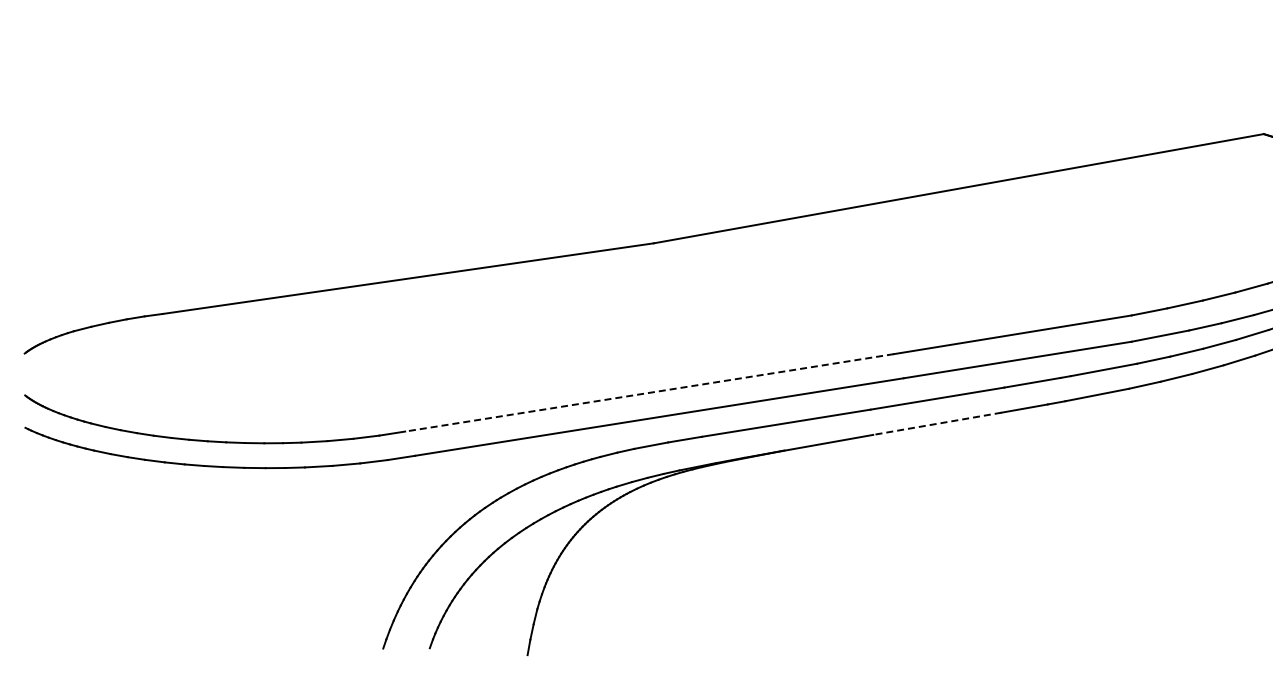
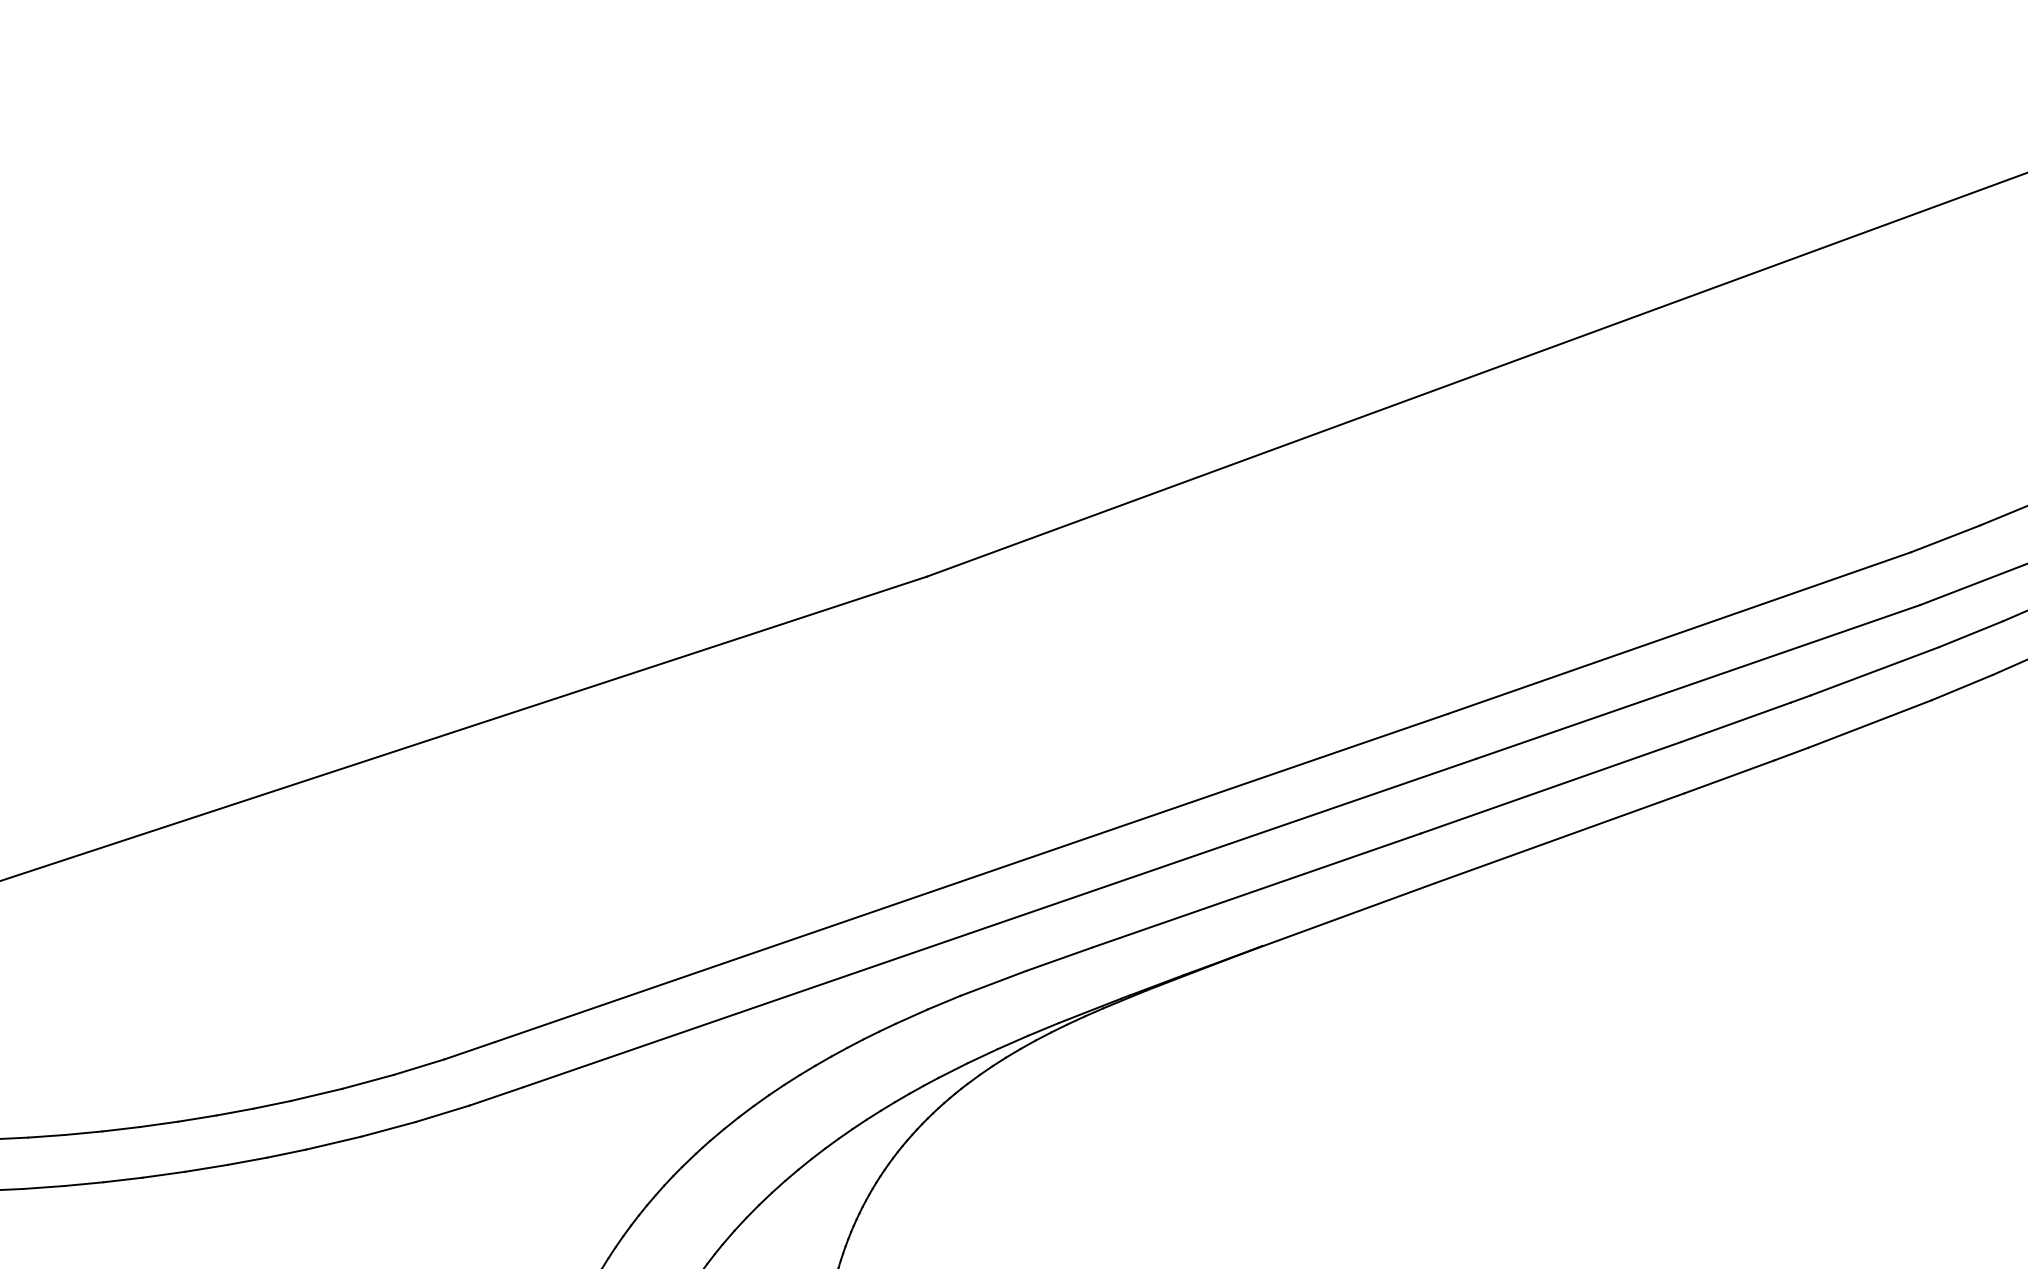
line: (649, 392) -> (971, 877), dashed -> solid
line: (936, 423) -> (1557, 838), dashed -> solid

